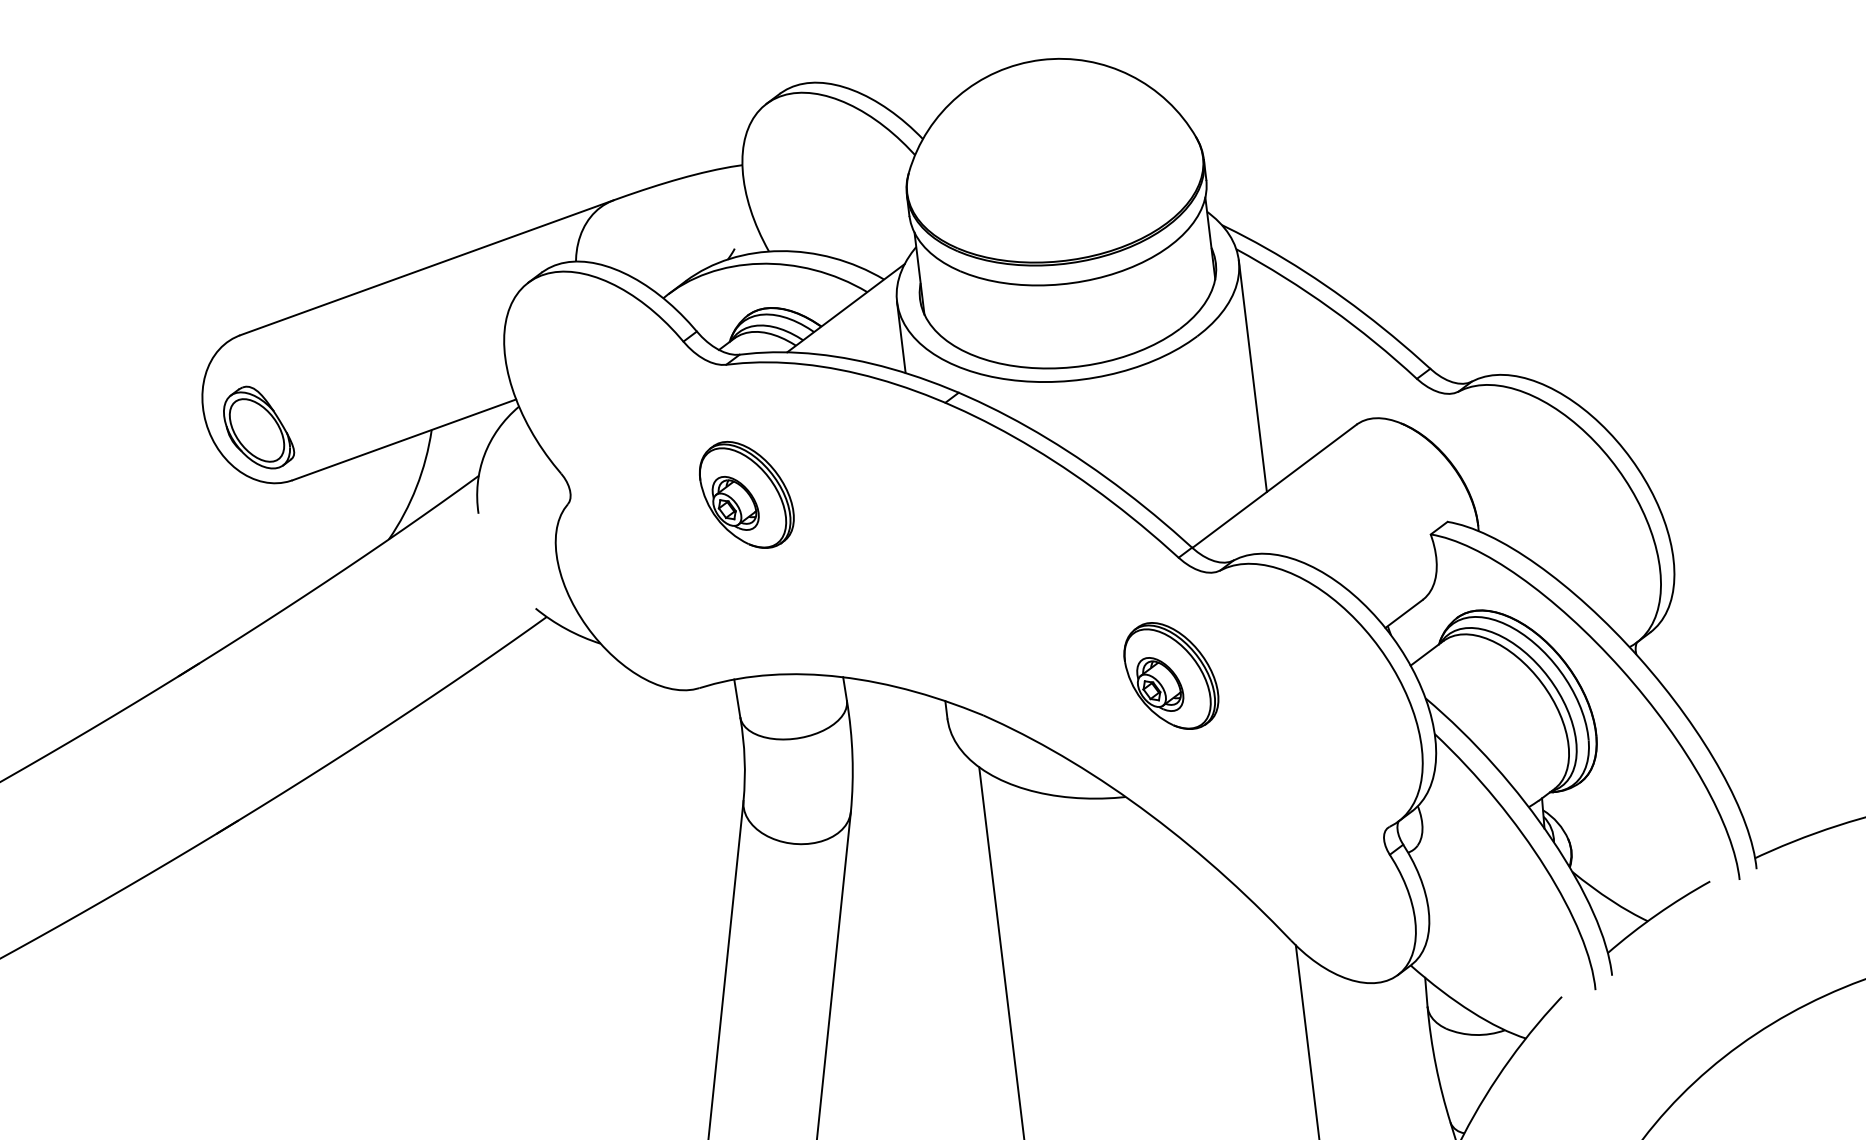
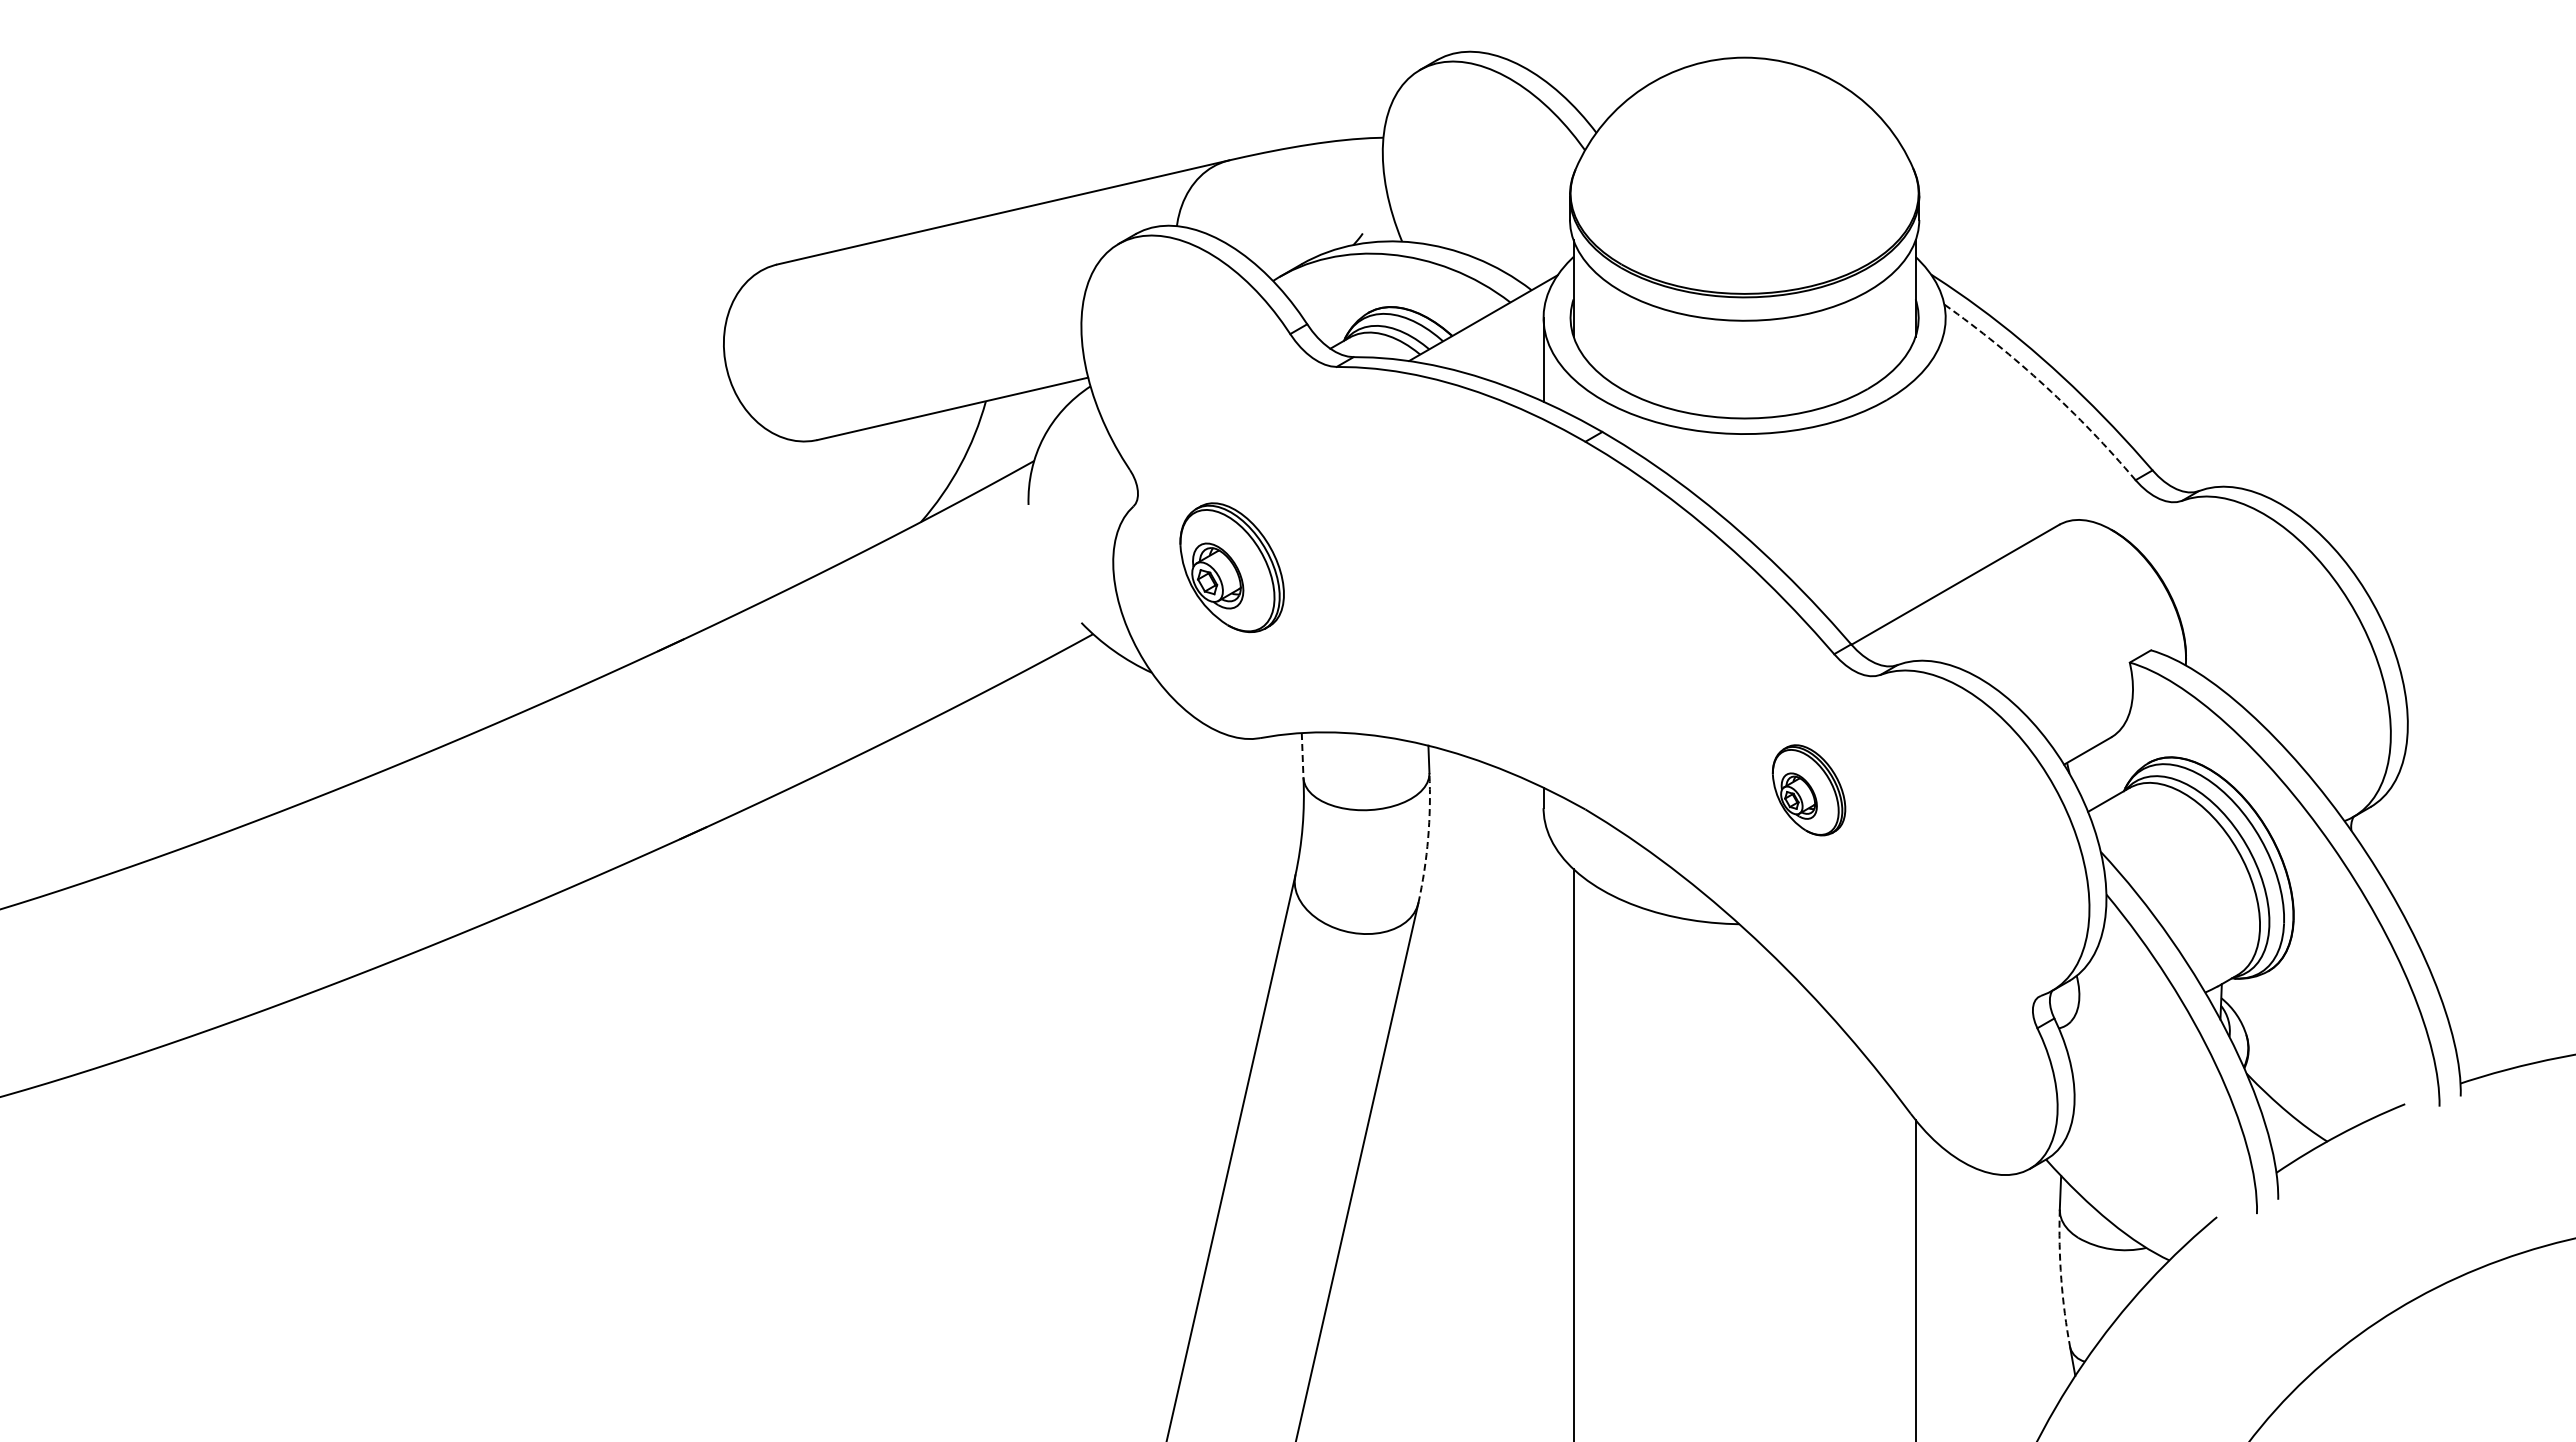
arc: (1330, 308) -> (2045, 386), solid -> dashed
line: (1252, 376) -> (1945, 454), removed
part: (258, 427) -> (785, 374), removed
part: (746, 494) -> (1231, 567), moved
part: (1170, 676) -> (1808, 790), size x0.7
line: (737, 698) -> (1302, 755), solid -> dashed
arc: (852, 756) -> (1428, 838), solid -> dashed
arc: (1436, 1065) -> (2061, 1279), solid -> dashed

